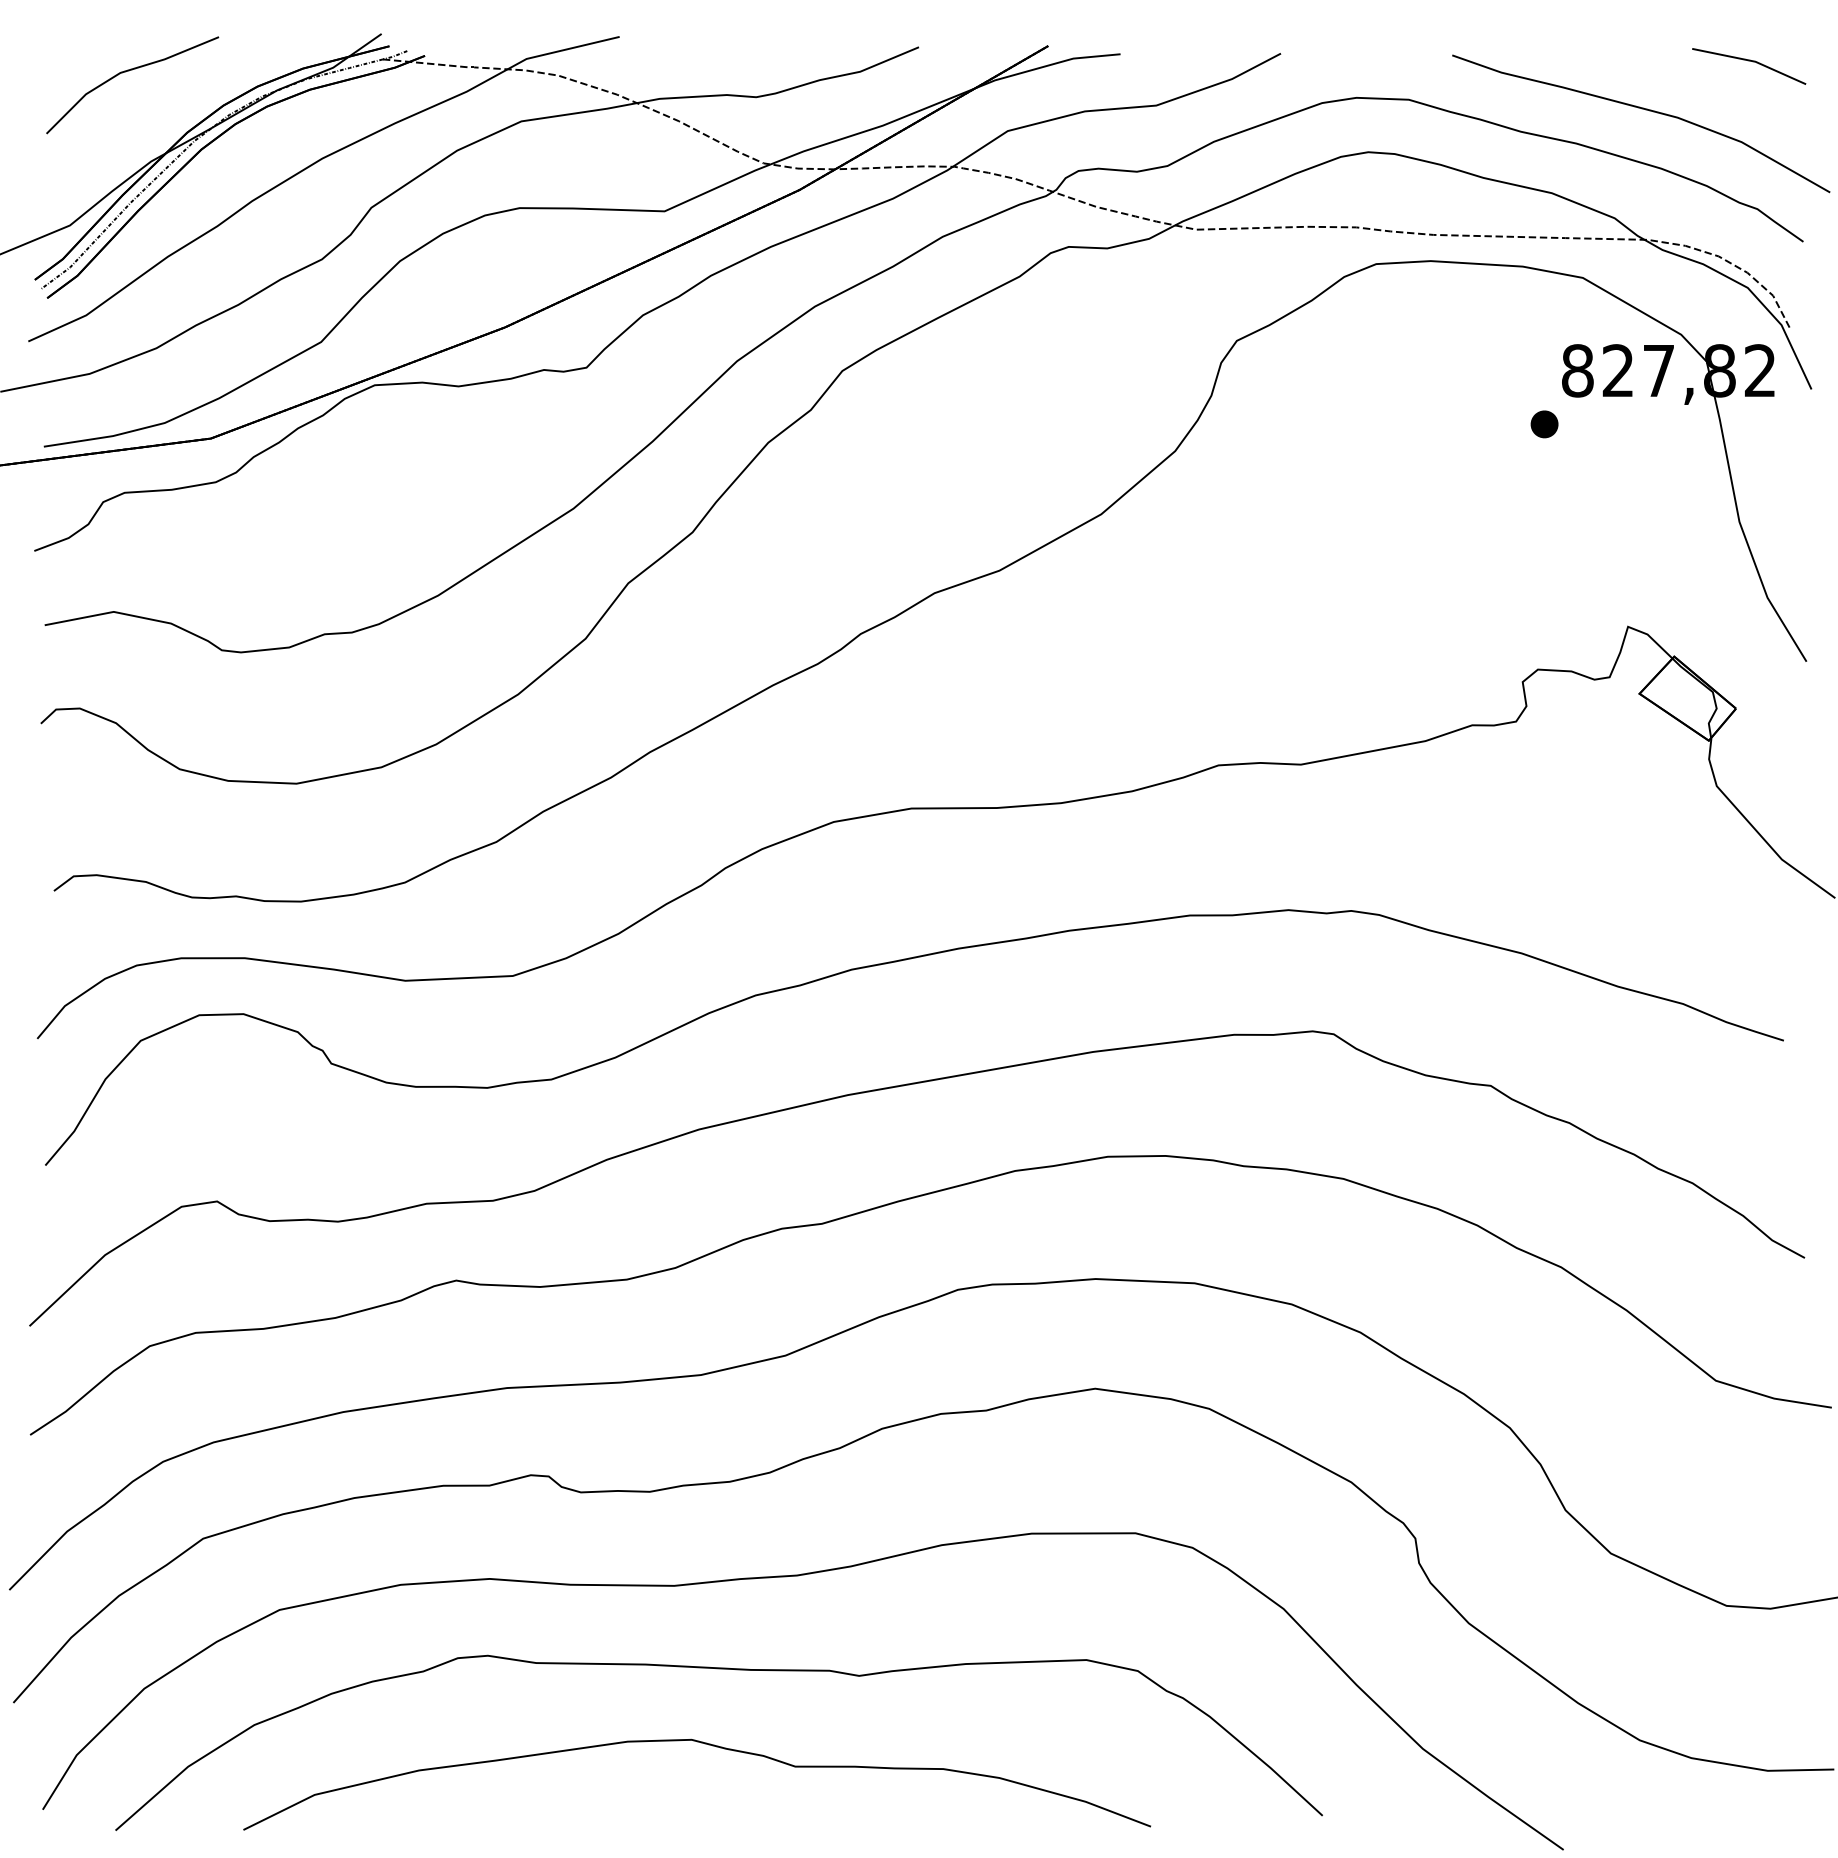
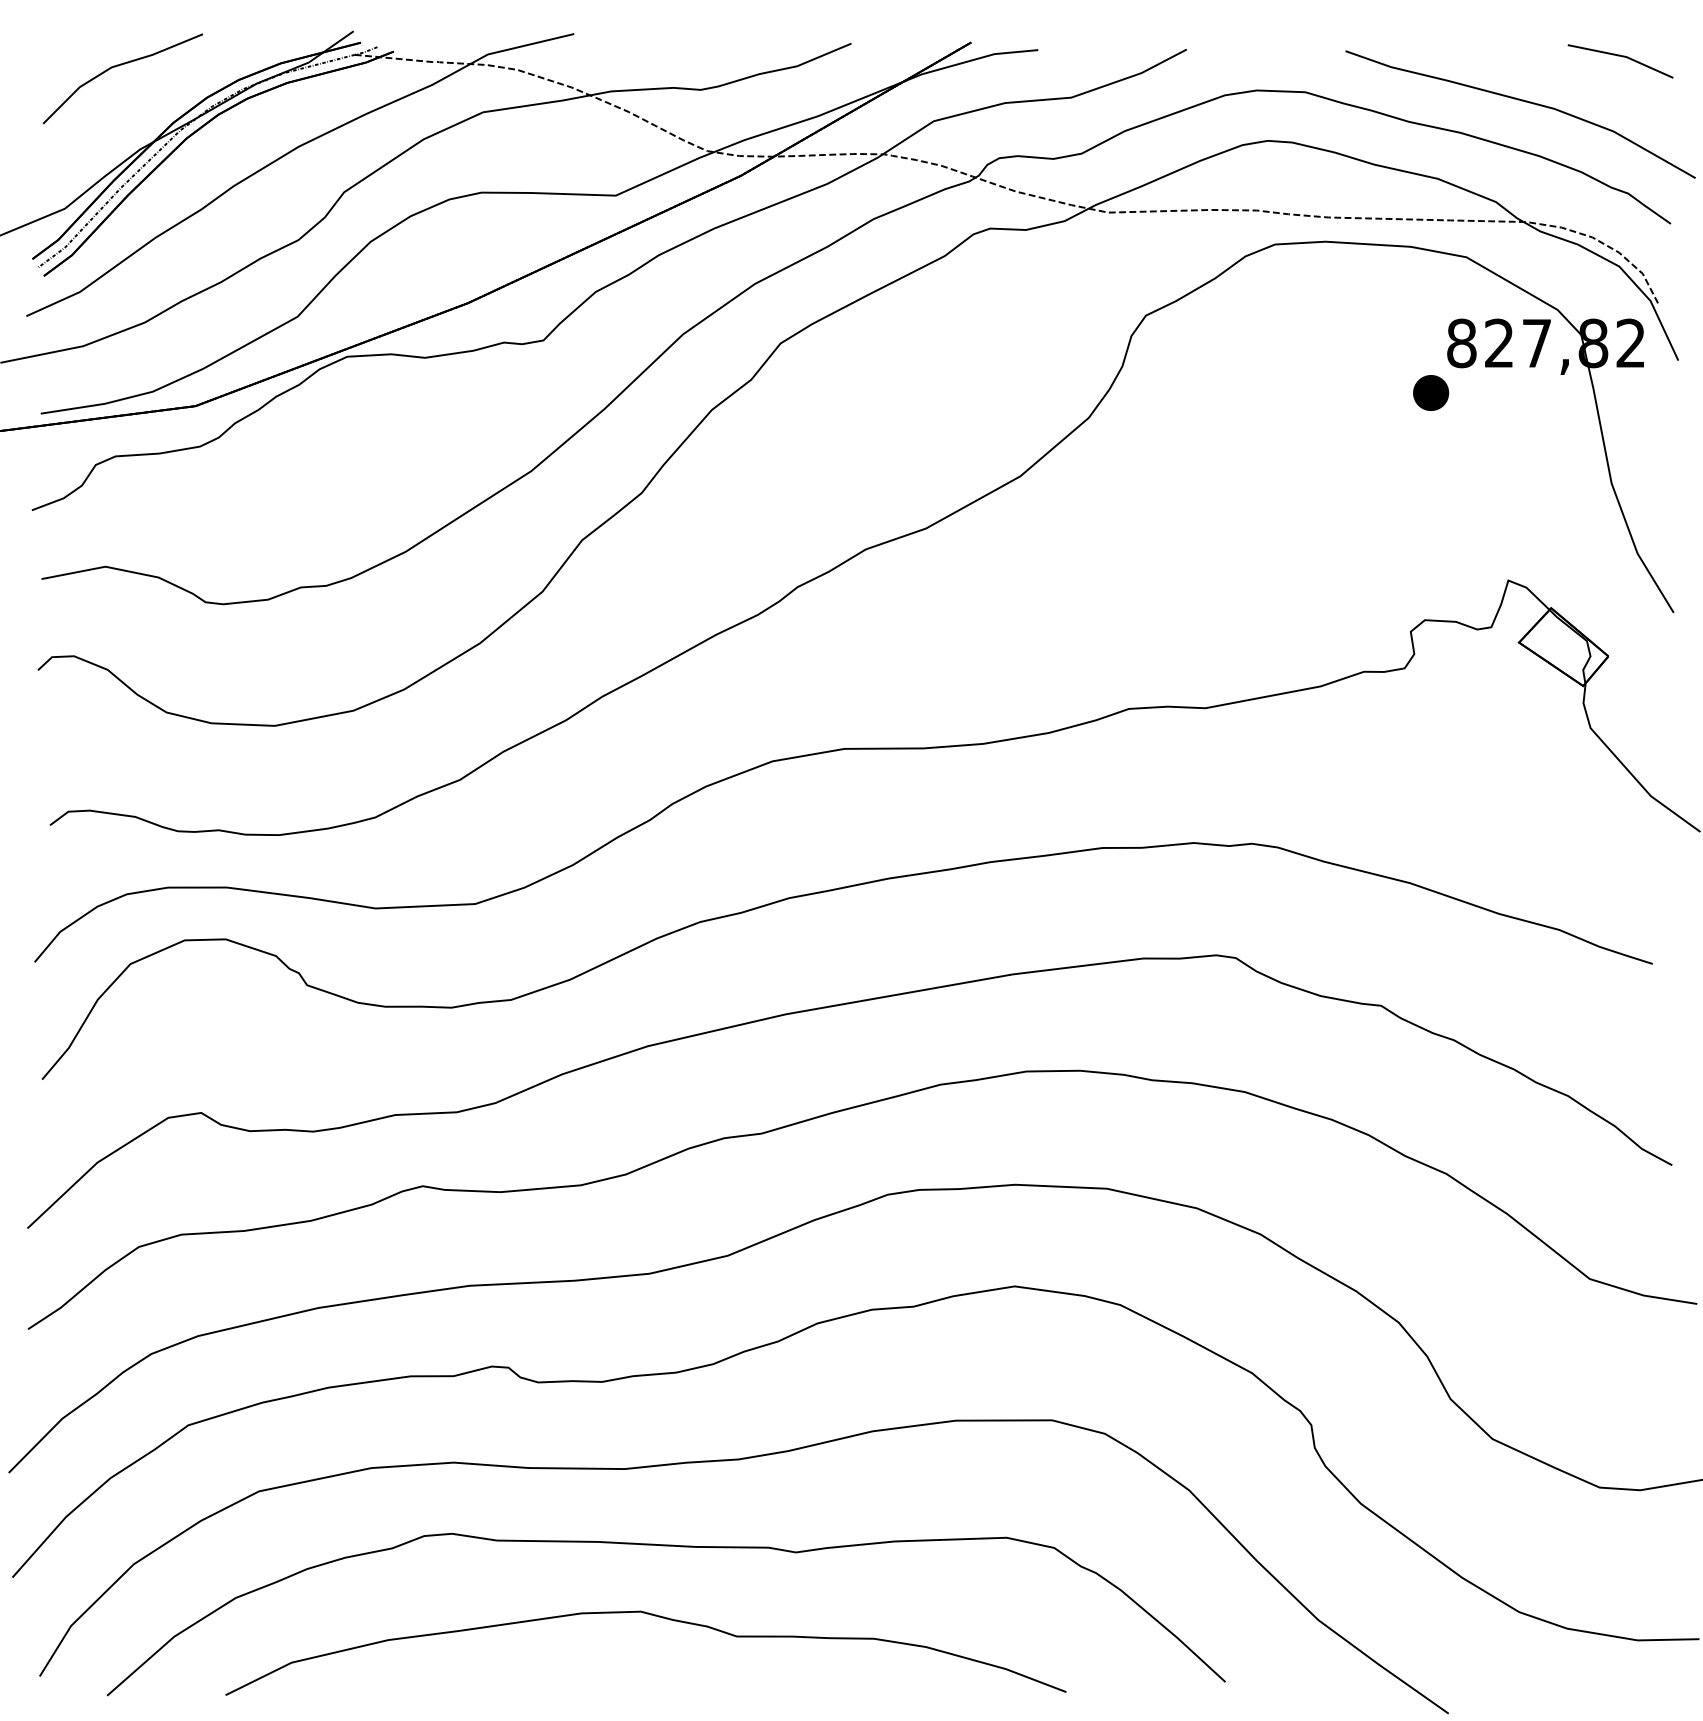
part: (1543, 423) -> (1430, 392), size x1.4

